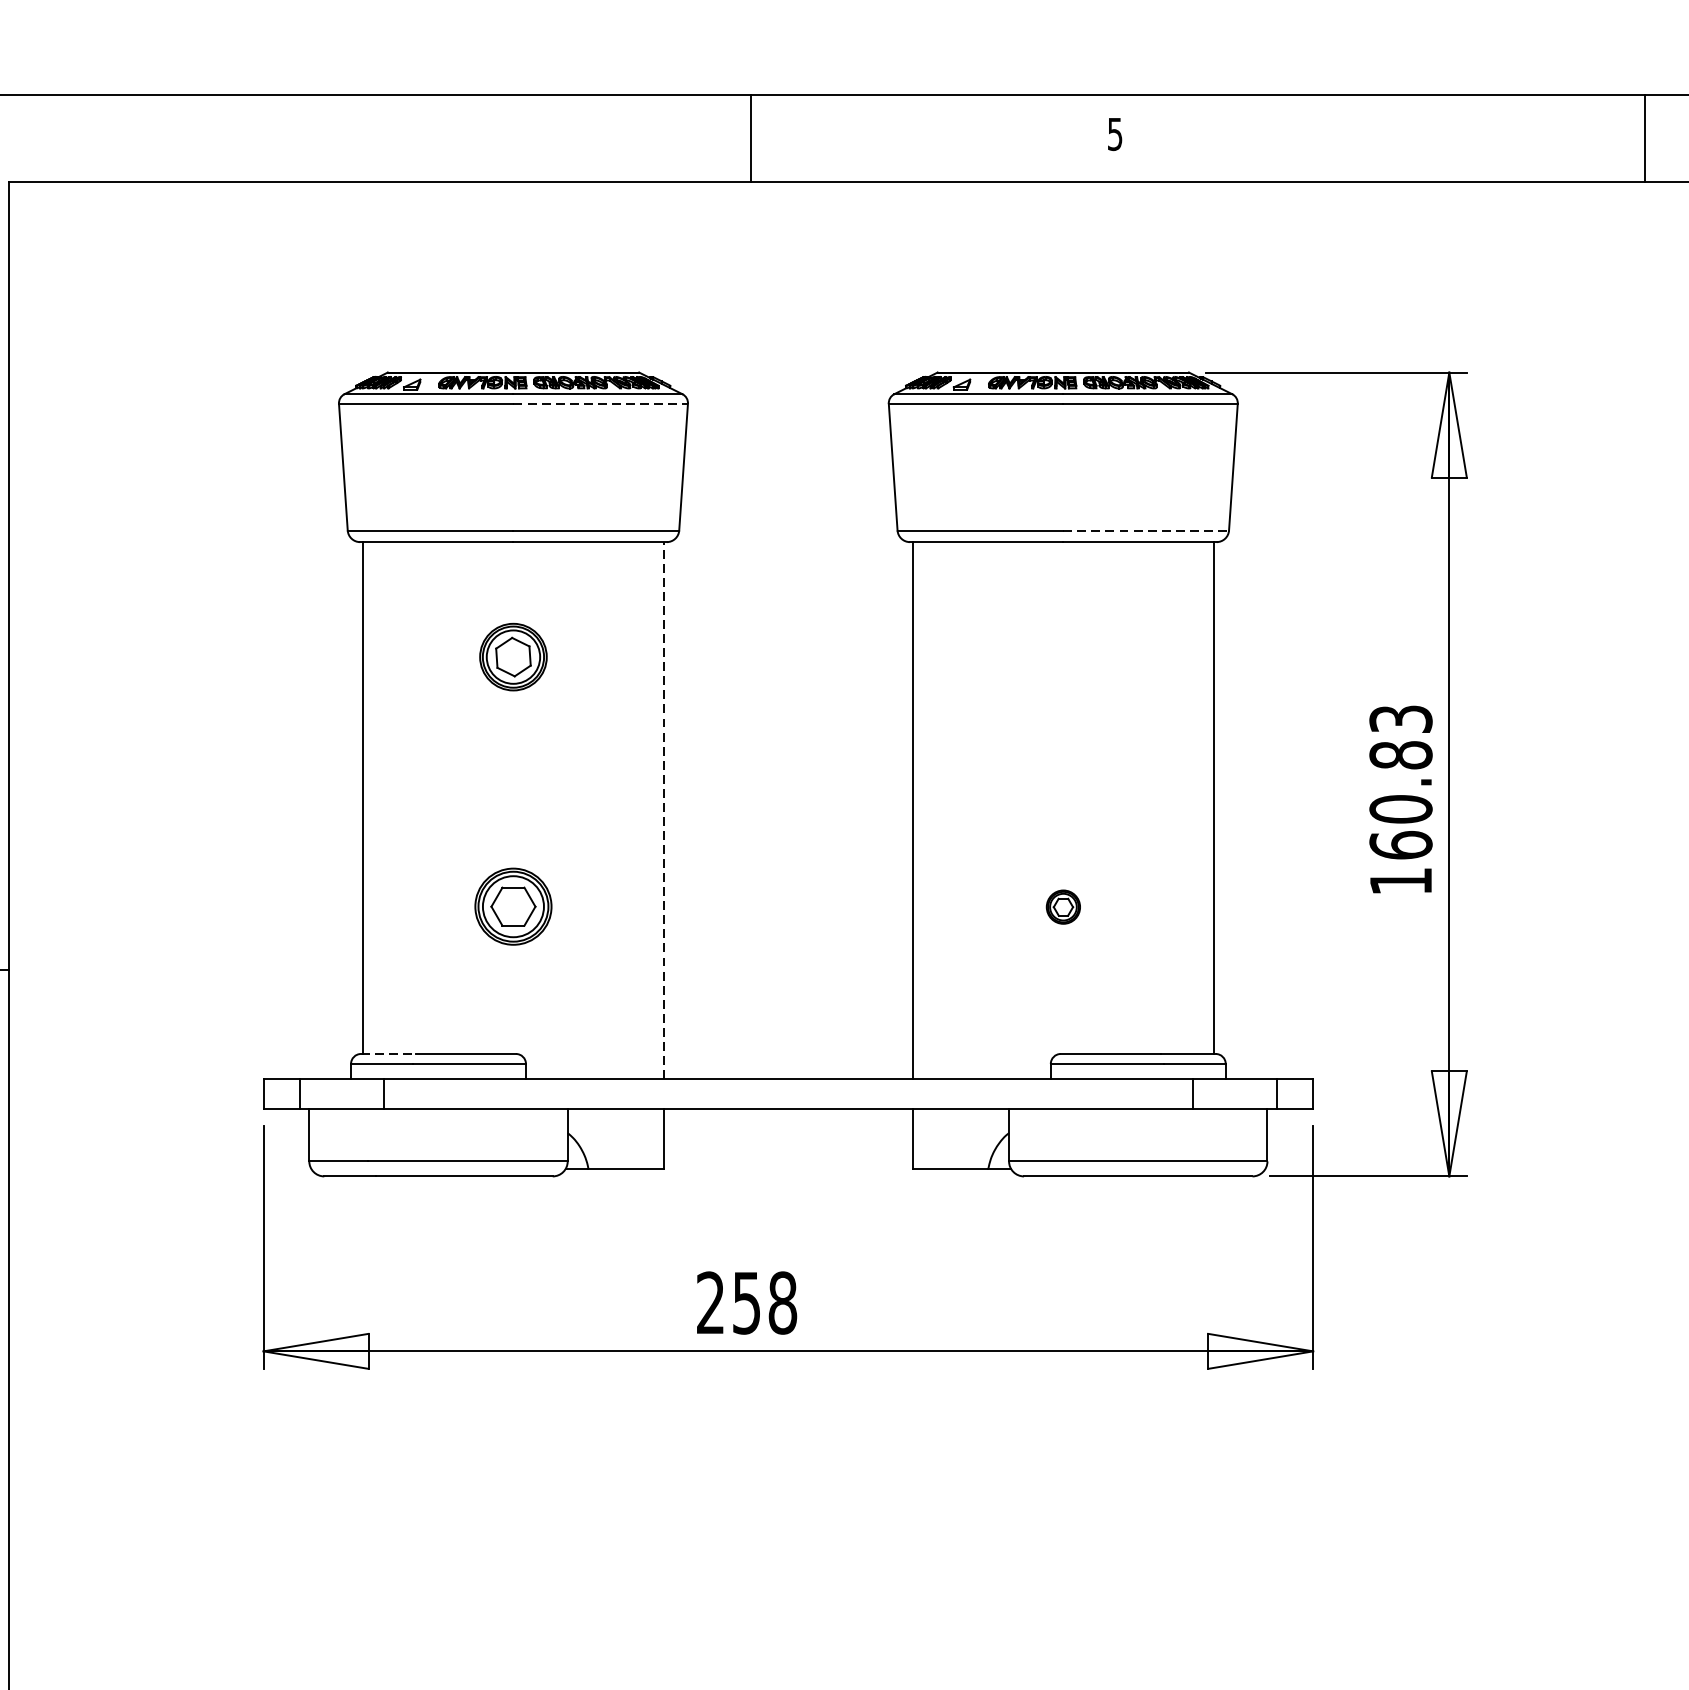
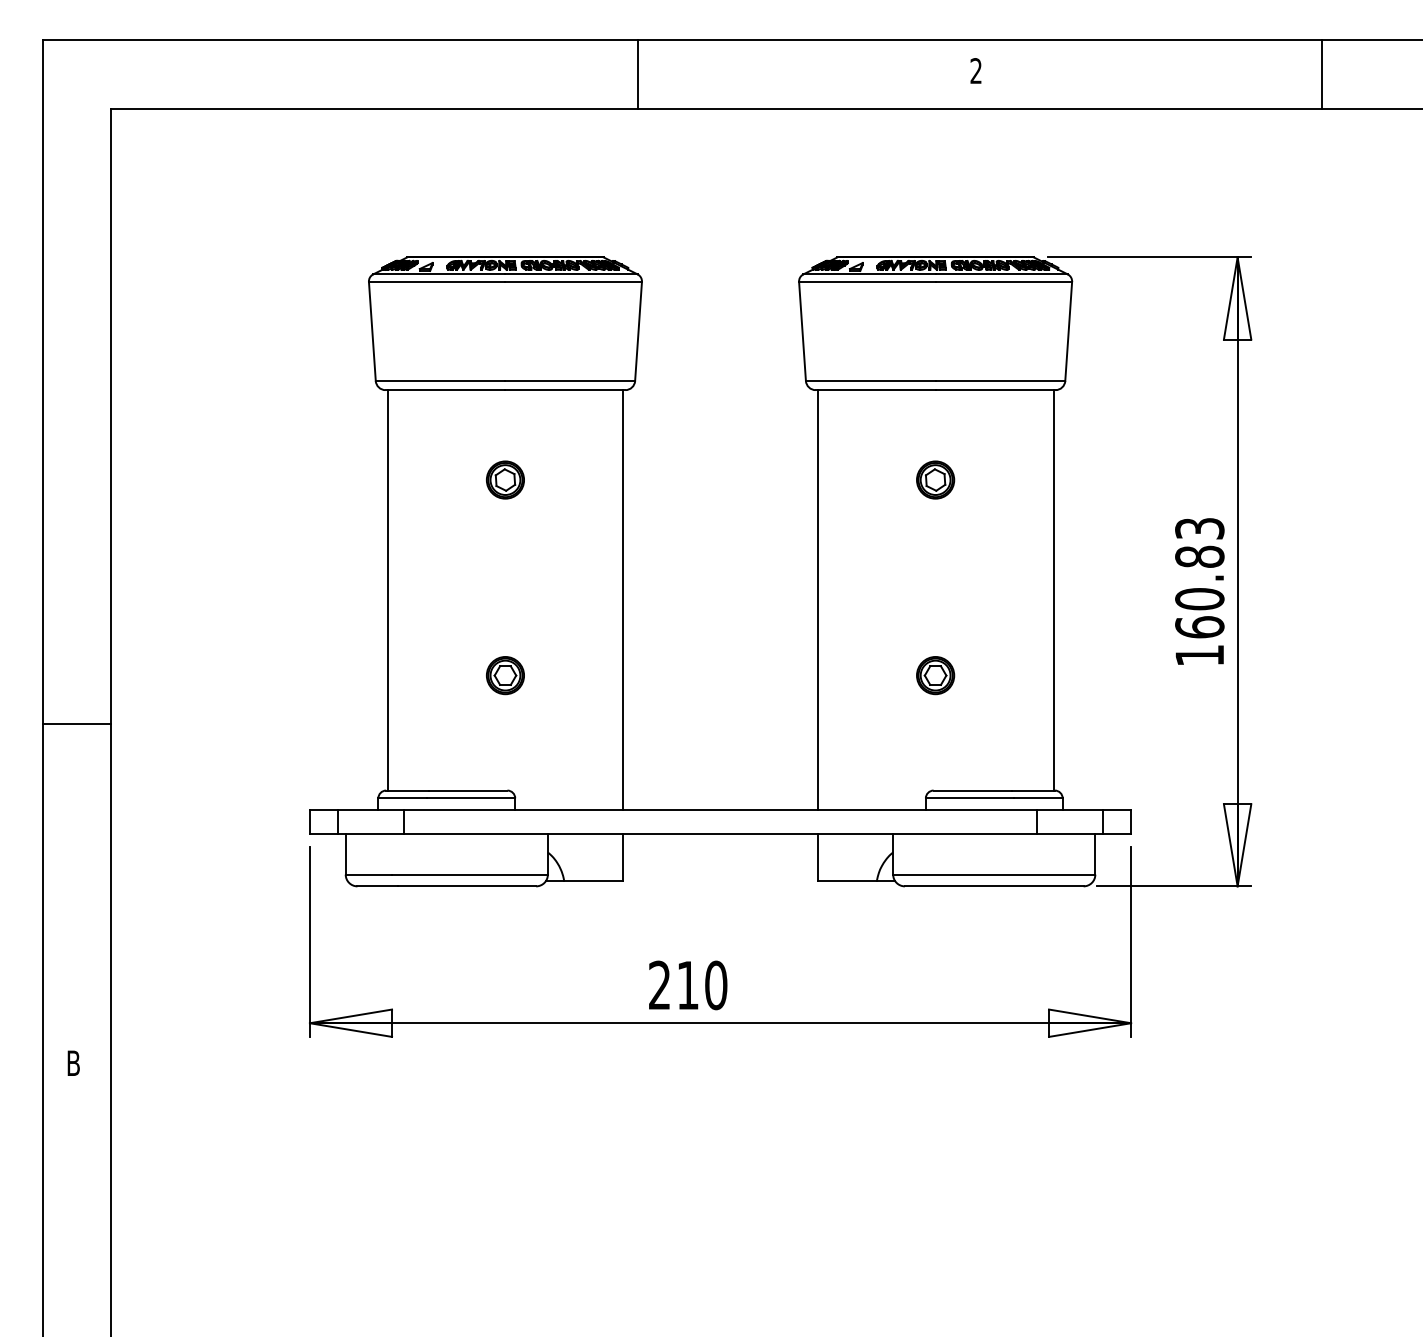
text: (1114, 134) -> (975, 71), 5 -> 2
line: (751, 138) -> (638, 74), moved
line: (1644, 138) -> (1322, 74), moved
line: (601, 403) -> (574, 281), dashed -> solid
line: (1146, 531) -> (1000, 381), dashed -> solid
part: (513, 656) -> (505, 479), size x0.71
part: (1063, 656) -> (935, 479), added
line: (664, 811) -> (623, 600), dashed -> solid
part: (513, 906) -> (505, 675), size x0.62
part: (1063, 906) -> (935, 675), size x1.43
line: (388, 1053) -> (407, 790), dashed -> solid
text: (765, 1303) -> (702, 985), 258 -> 210

